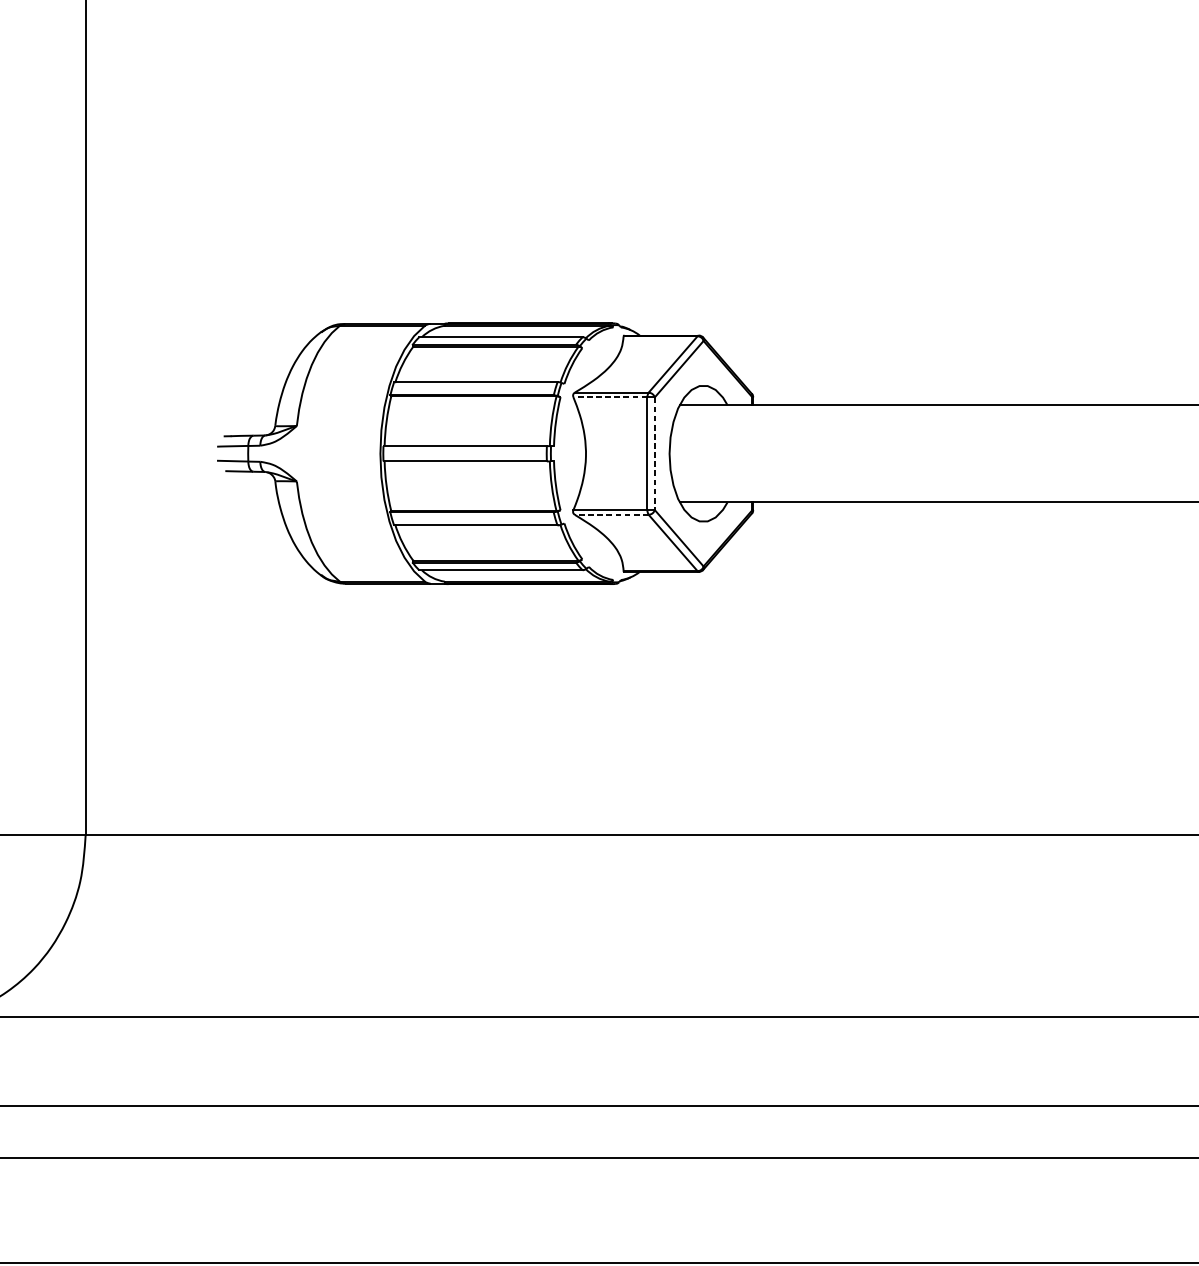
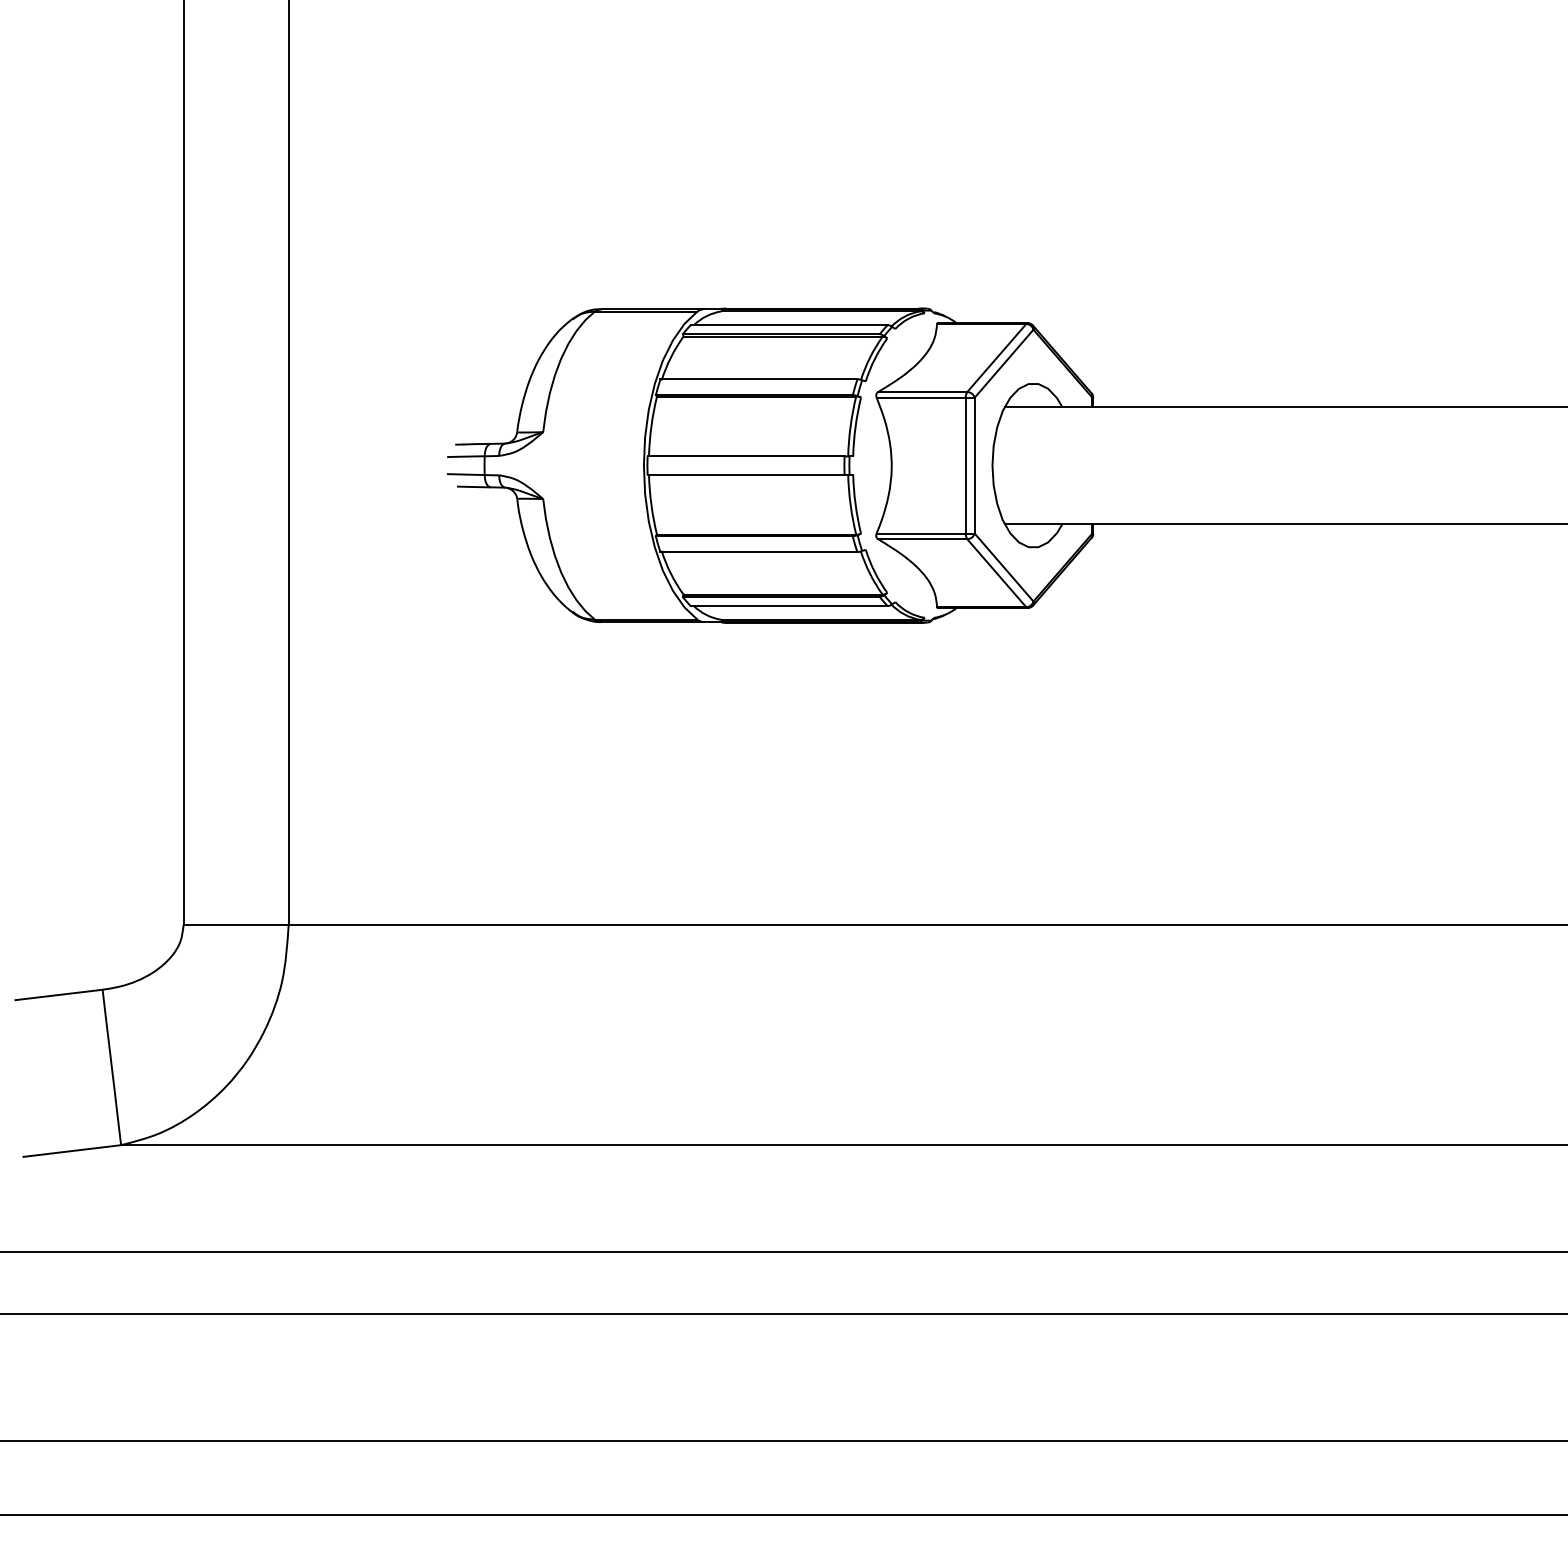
line: (610, 397) -> (921, 397), dashed -> solid
line: (654, 453) -> (974, 465), dashed -> solid
line: (611, 515) -> (922, 539), dashed -> solid

